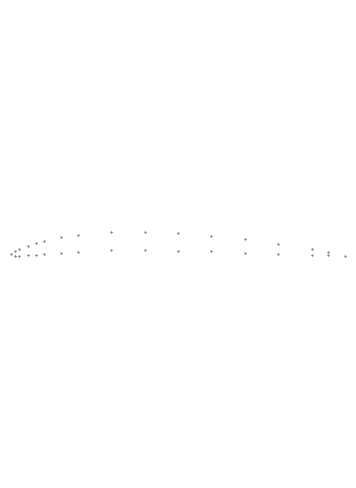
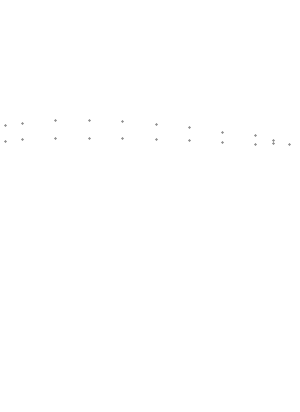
part: (312, 252) -> (256, 140), size x1.6

